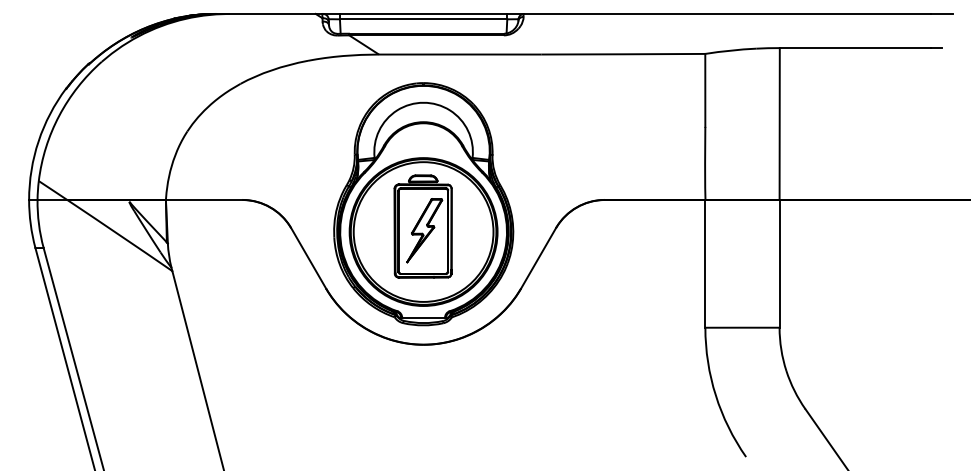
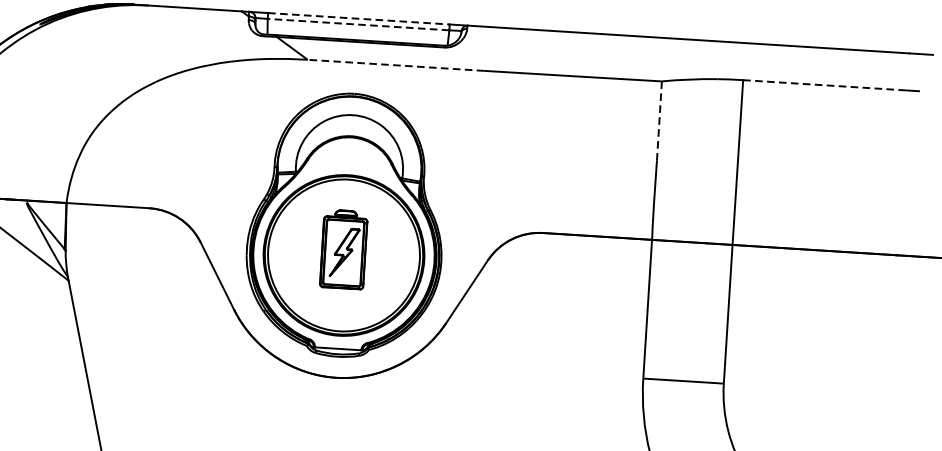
line: (423, 13) -> (358, 18), solid -> dashed
line: (423, 19) -> (358, 24), solid -> dashed
line: (855, 48) -> (825, 85), solid -> dashed
arc: (460, 54) -> (396, 65), solid -> dashed
line: (705, 89) -> (659, 120), solid -> dashed
part: (422, 226) -> (343, 249), size x0.7

